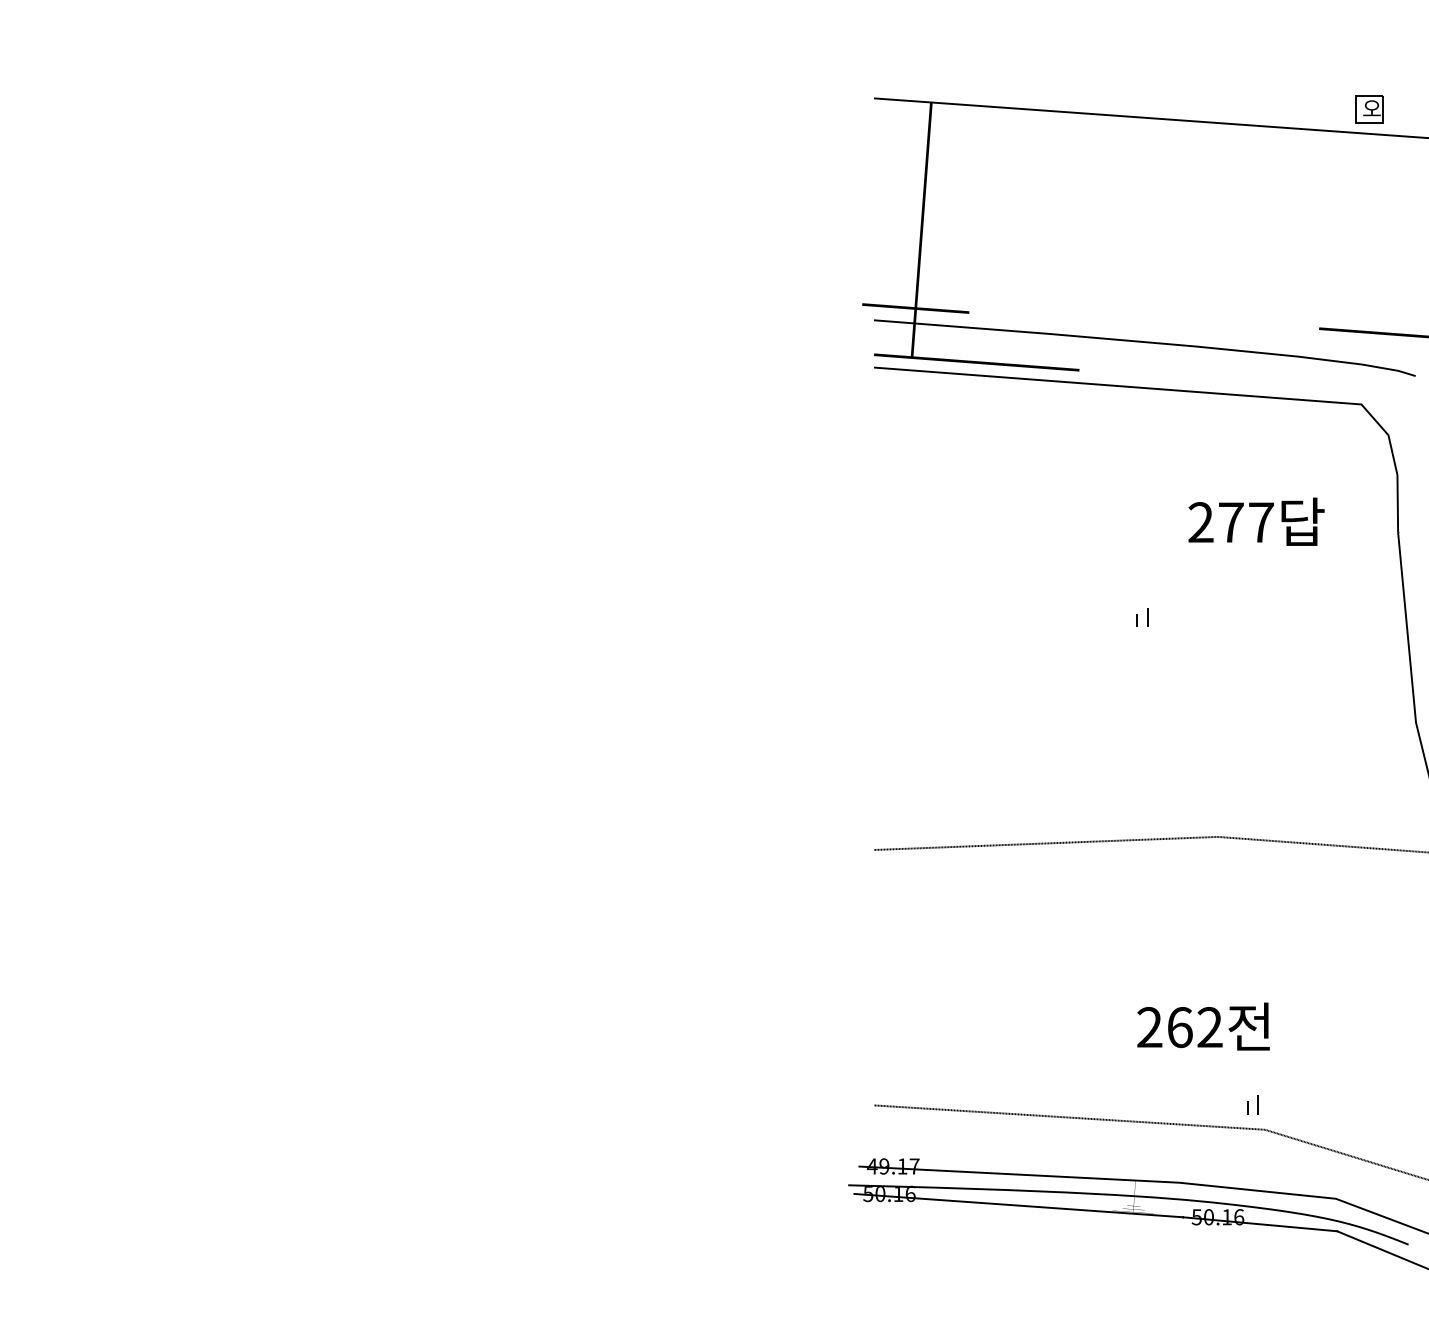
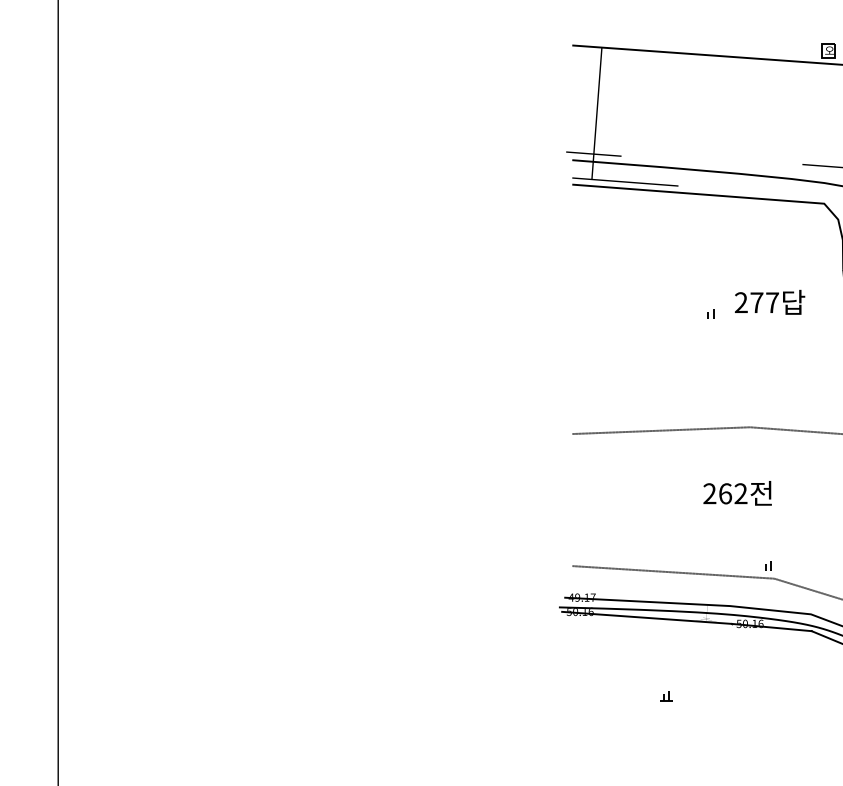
text: (1257, 520) -> (770, 301), moved
text: (1203, 1026) -> (737, 493), moved

